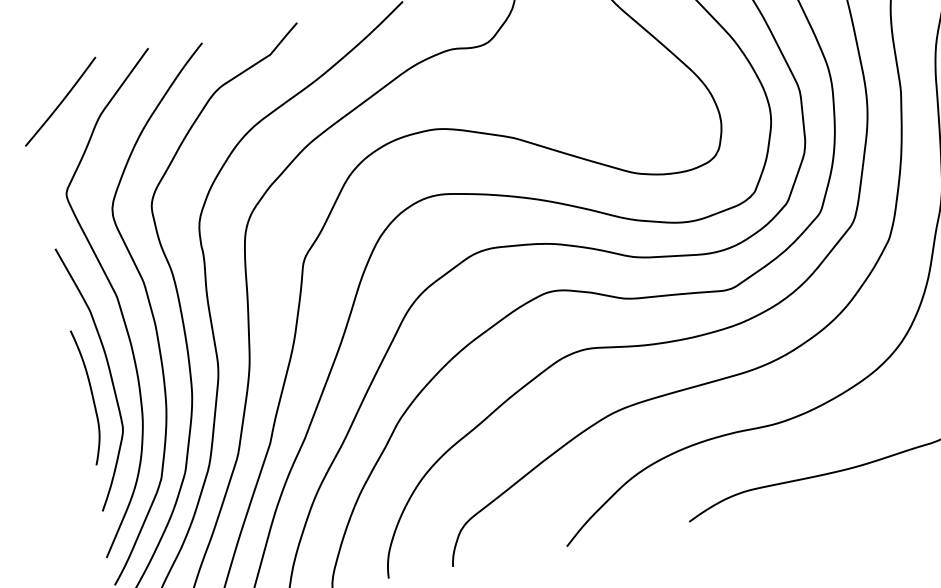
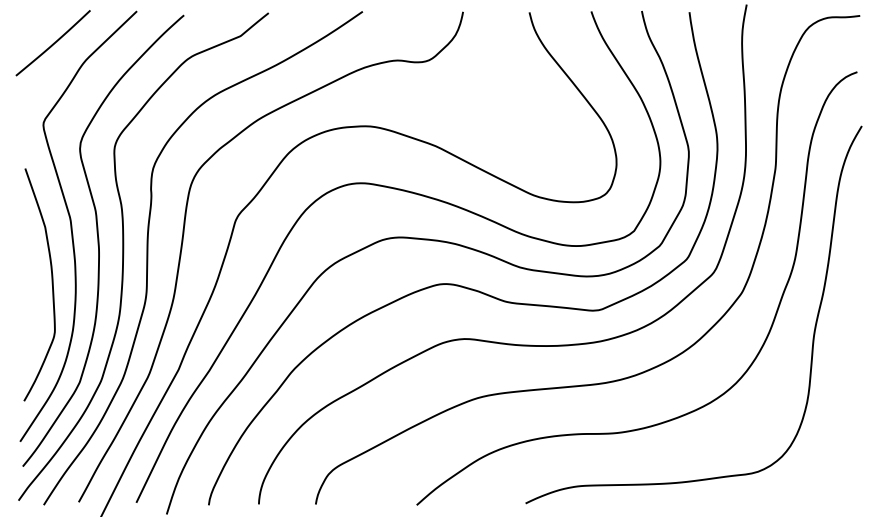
curve: (92, 395) -> (33, 300), removed

